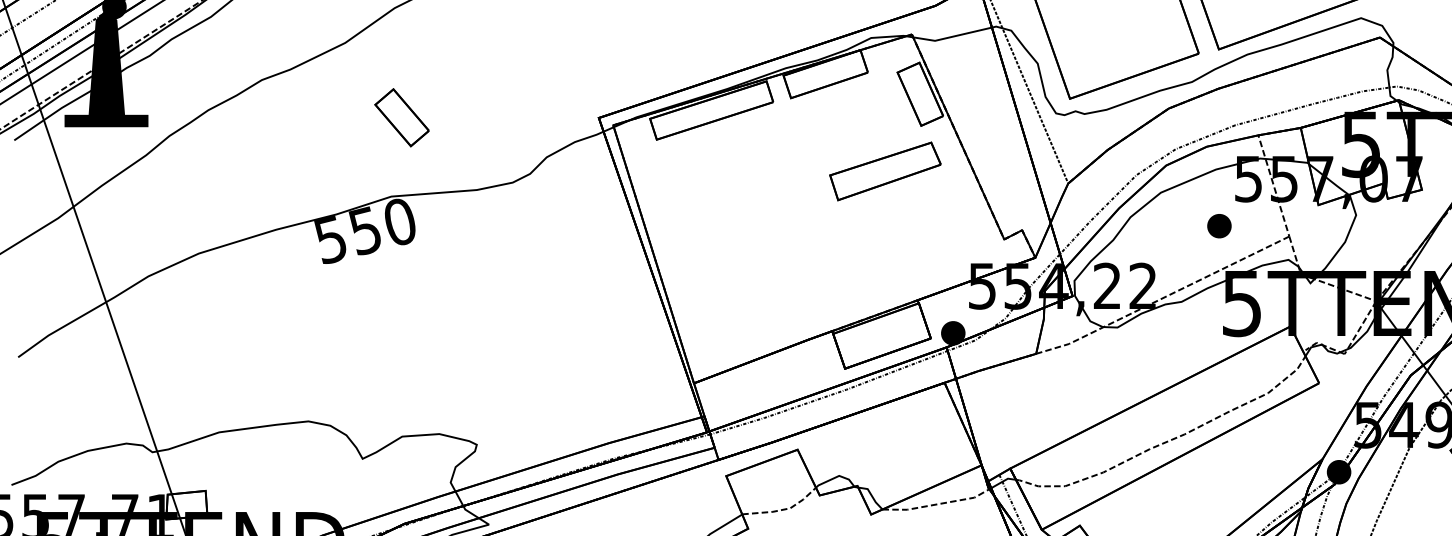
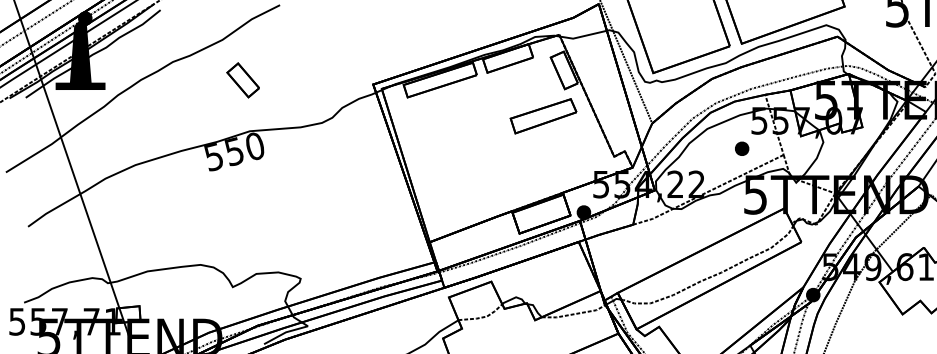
part: (400, 117) -> (242, 80), moved

